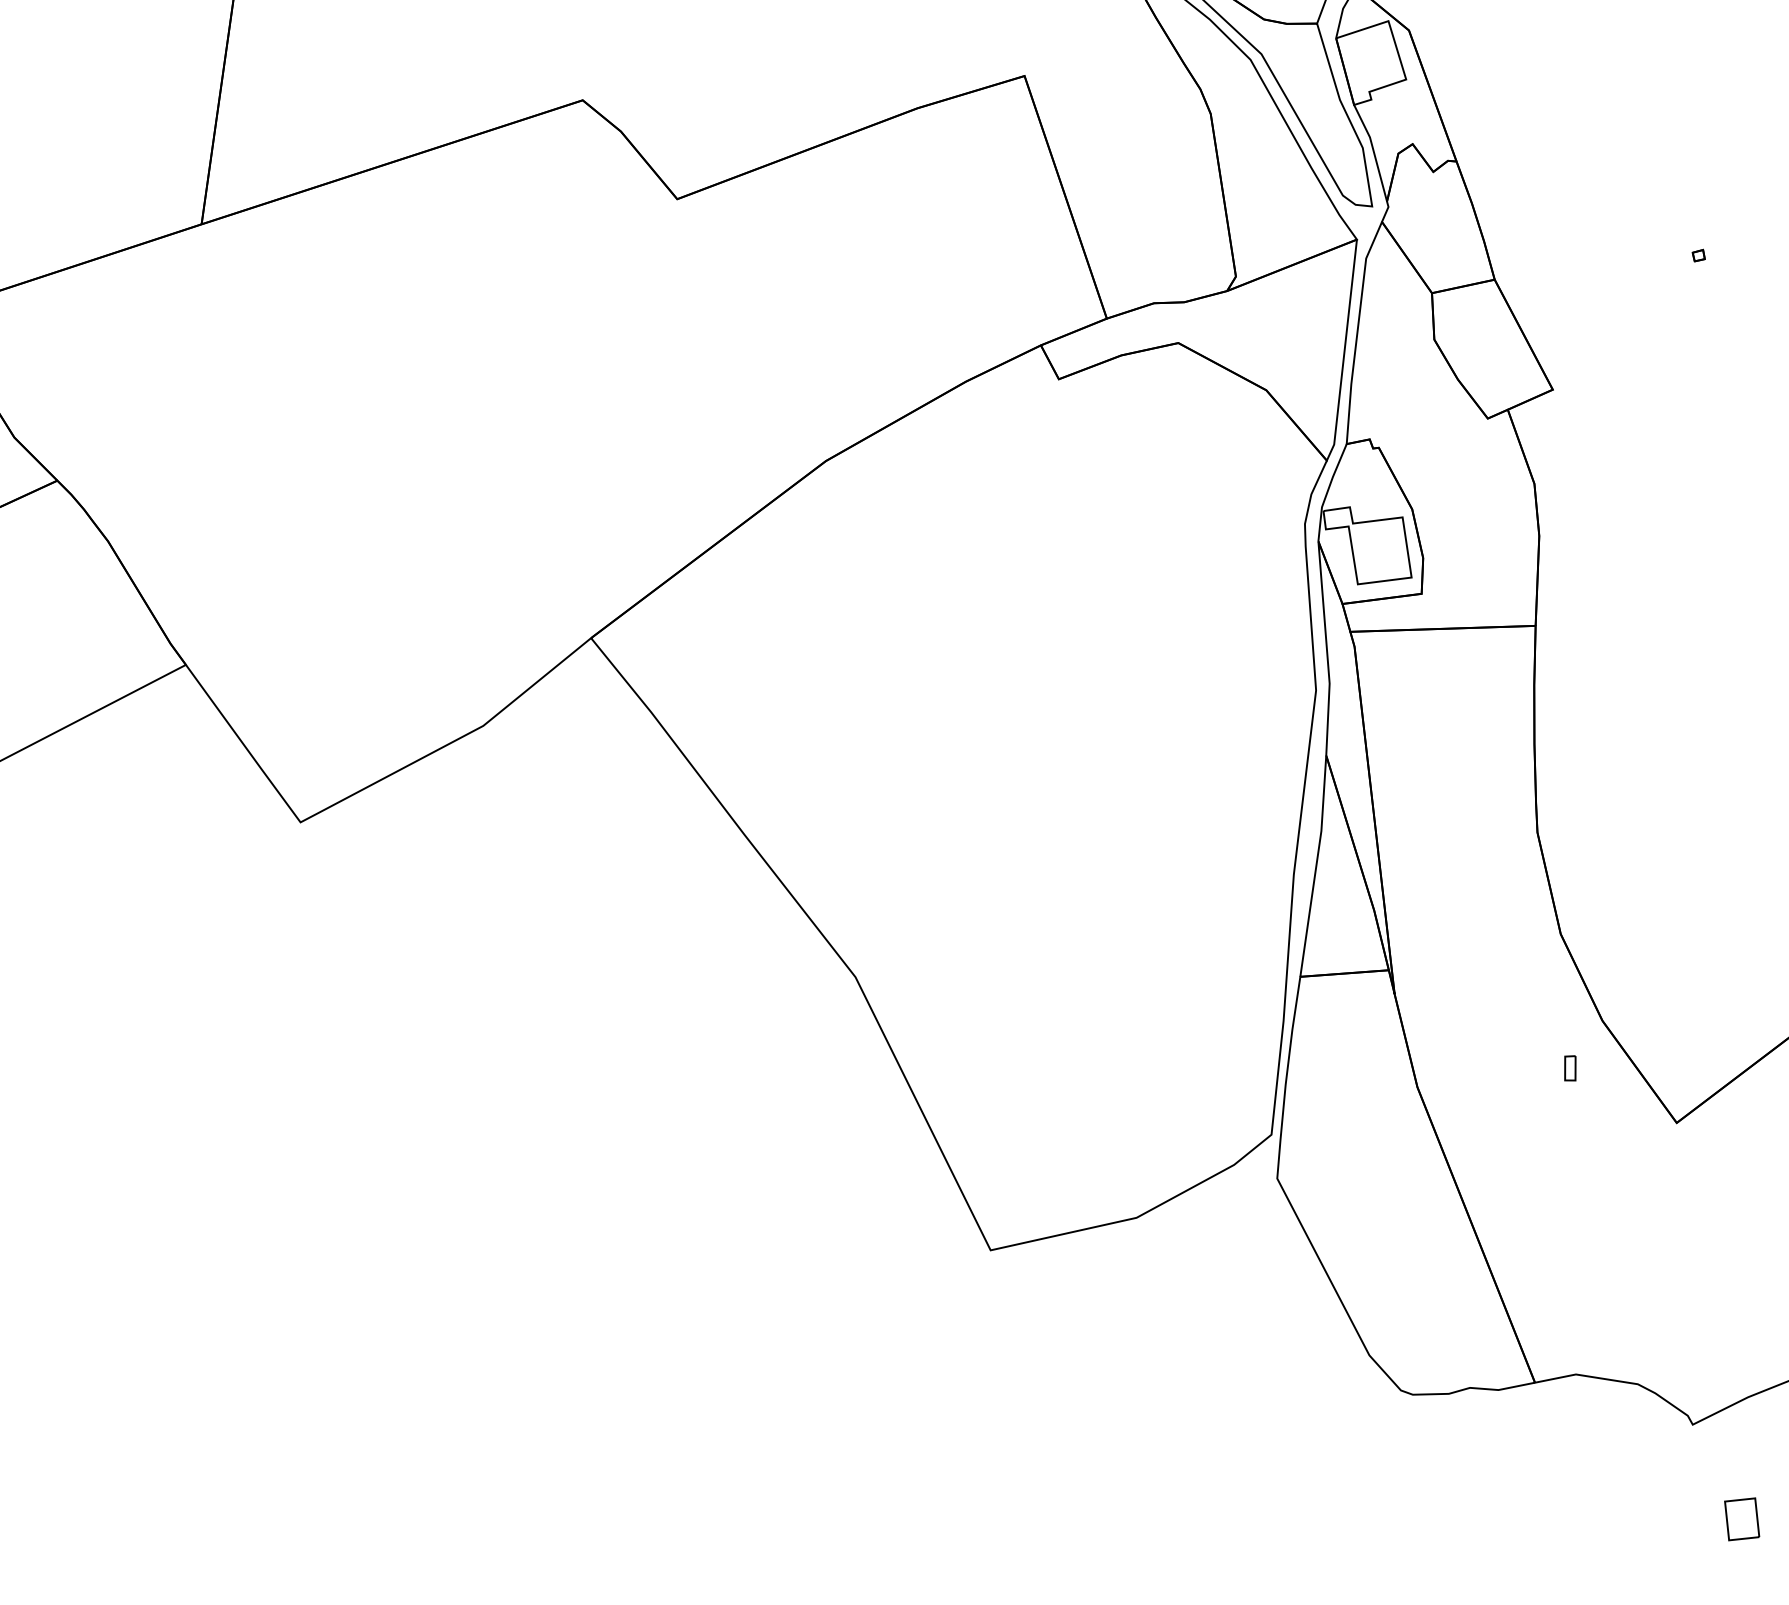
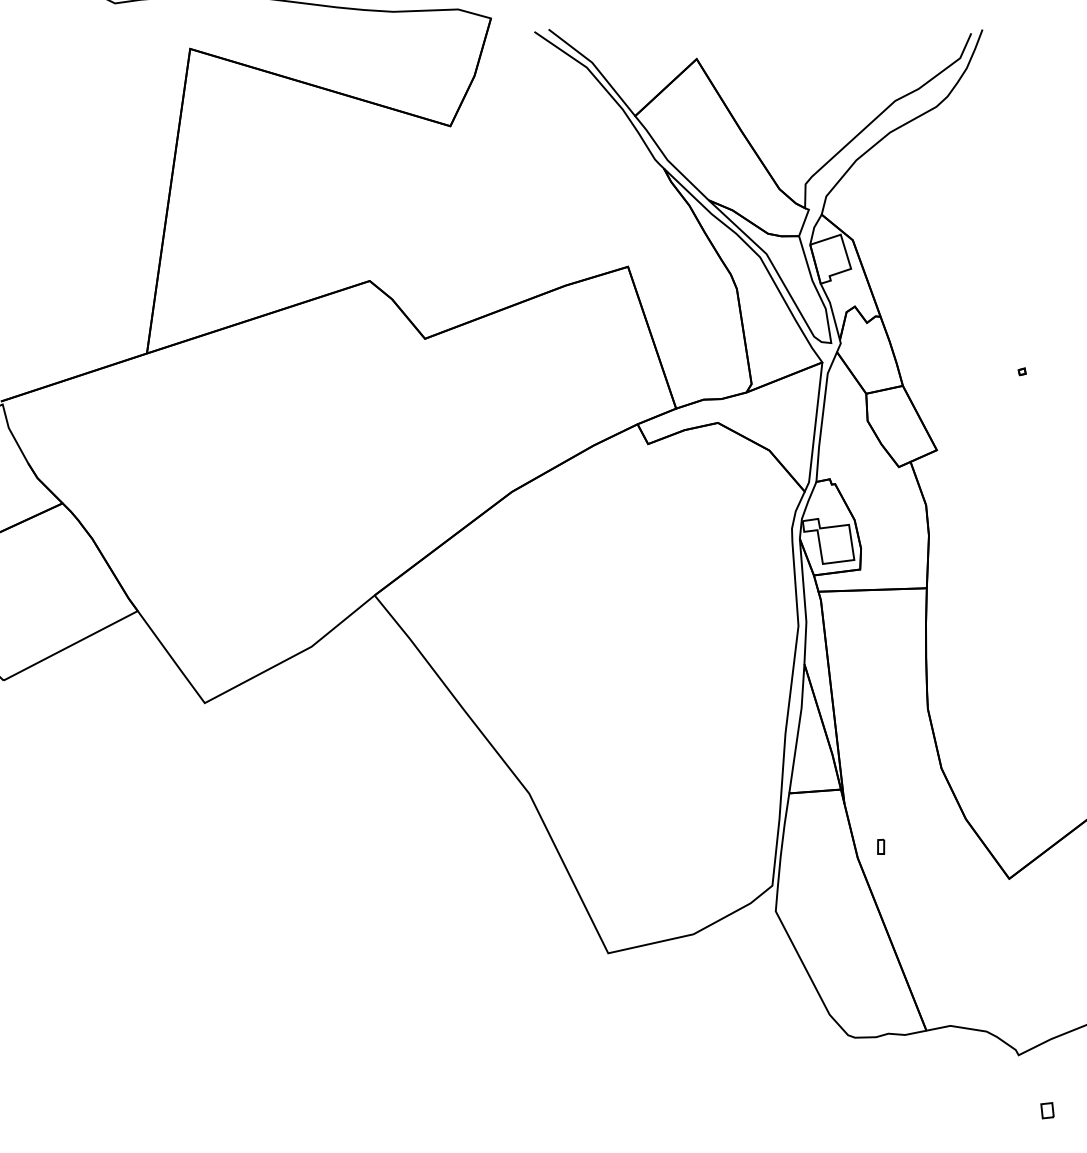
part: (1570, 1067) -> (881, 846), moved
part: (1742, 1519) -> (1047, 1110), size x0.62

